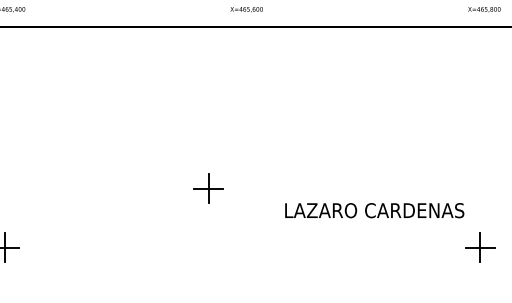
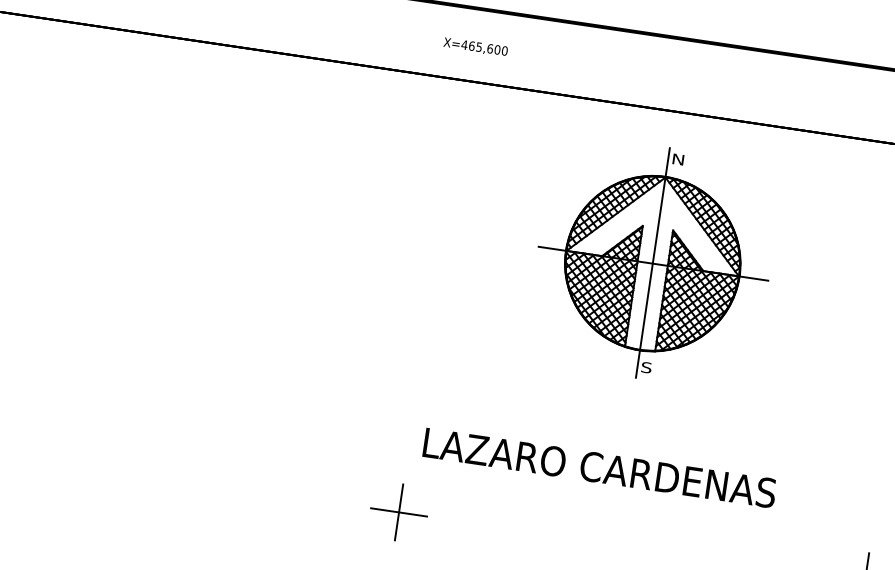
part: (350, 103) -> (651, 261), added
part: (208, 188) -> (398, 512), moved
text: (374, 210) -> (599, 467), moved

